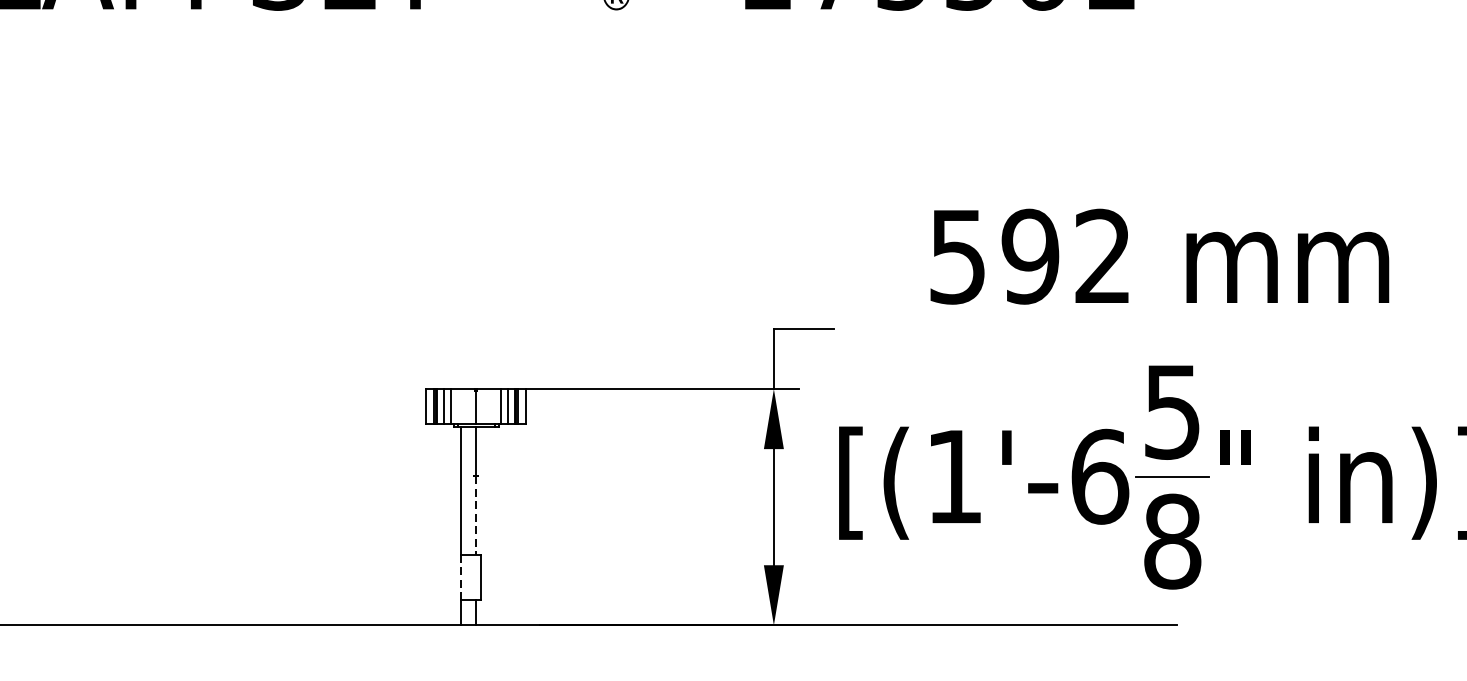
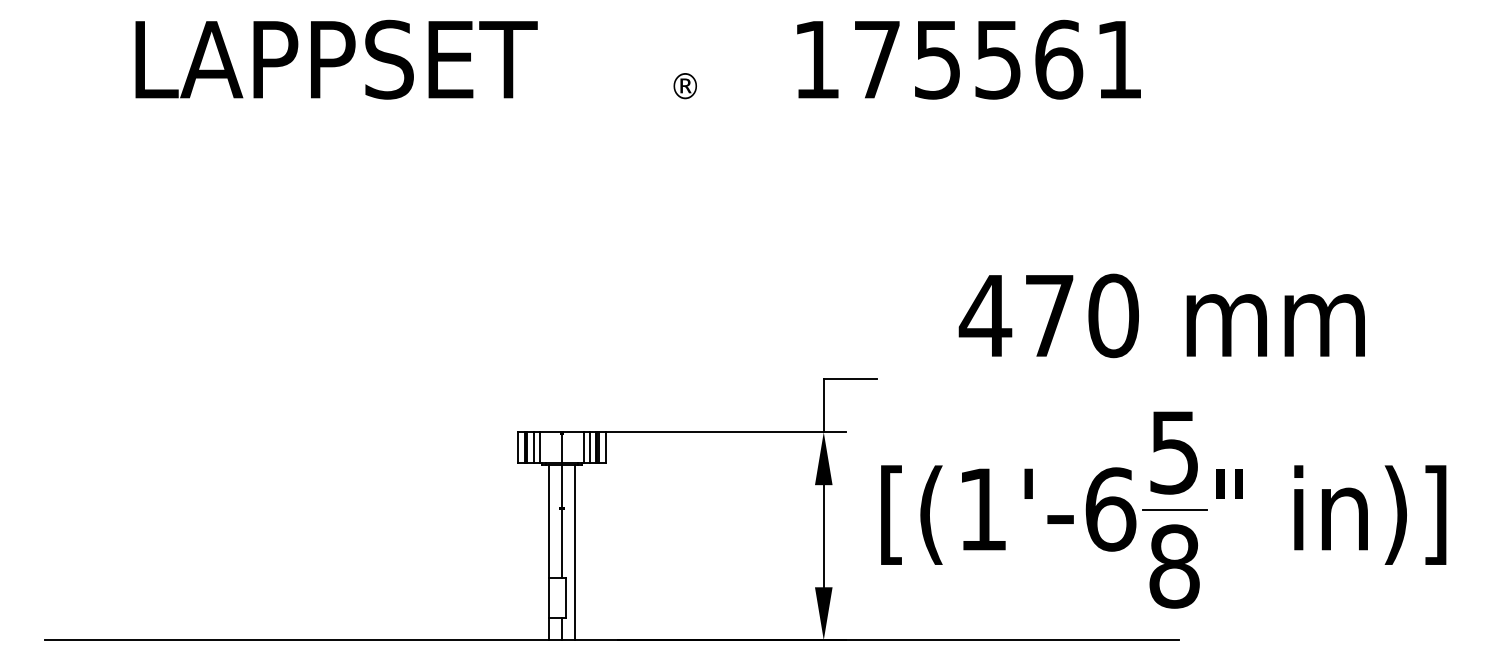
text: (1029, 256) -> (1048, 315), 592 -> 470
line: (475, 515) -> (561, 543), dashed -> solid
line: (491, 525) -> (575, 552), added
line: (460, 577) -> (548, 598), dashed -> solid

